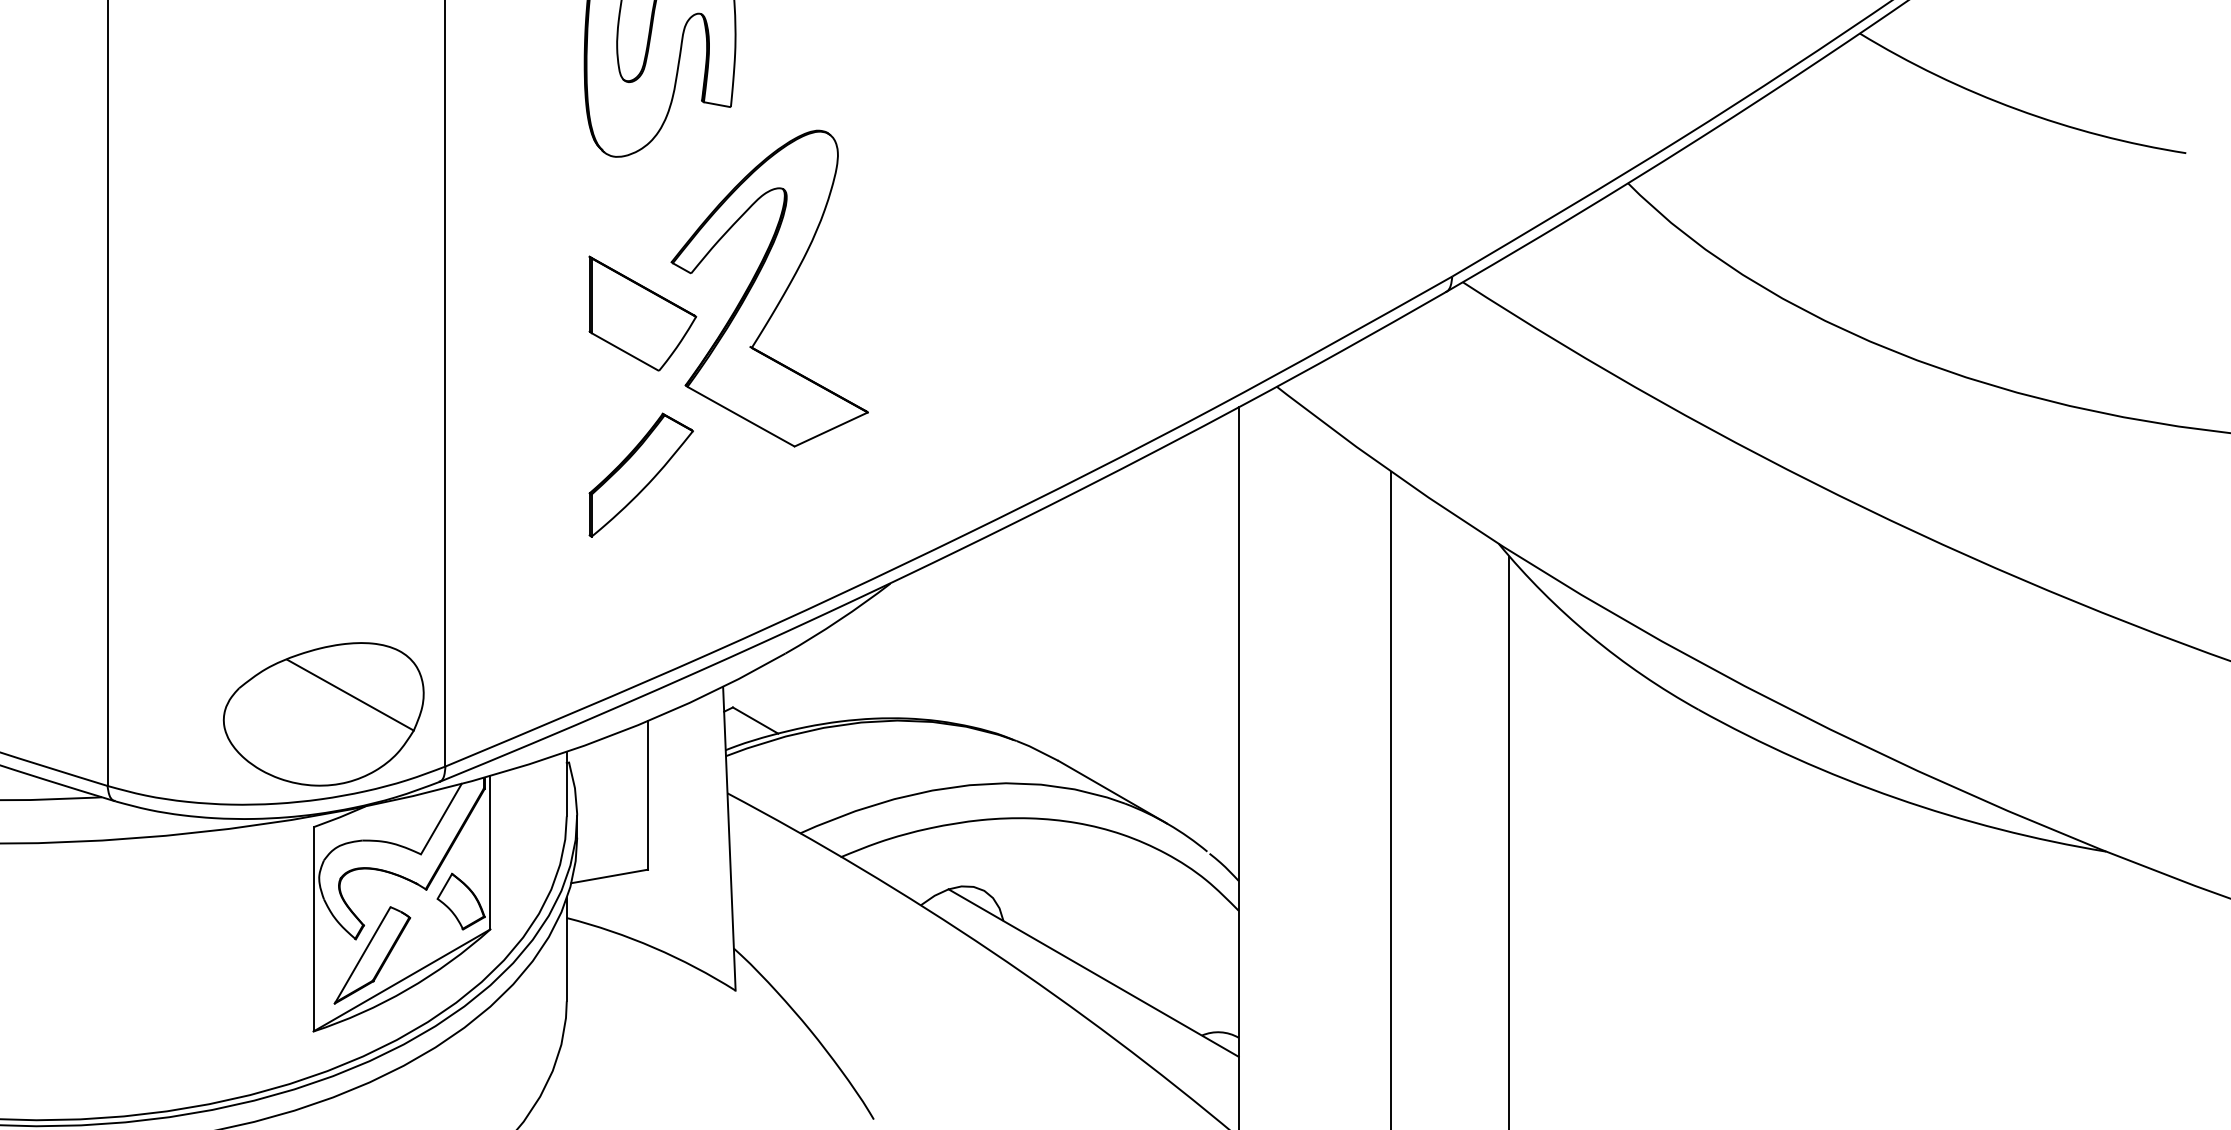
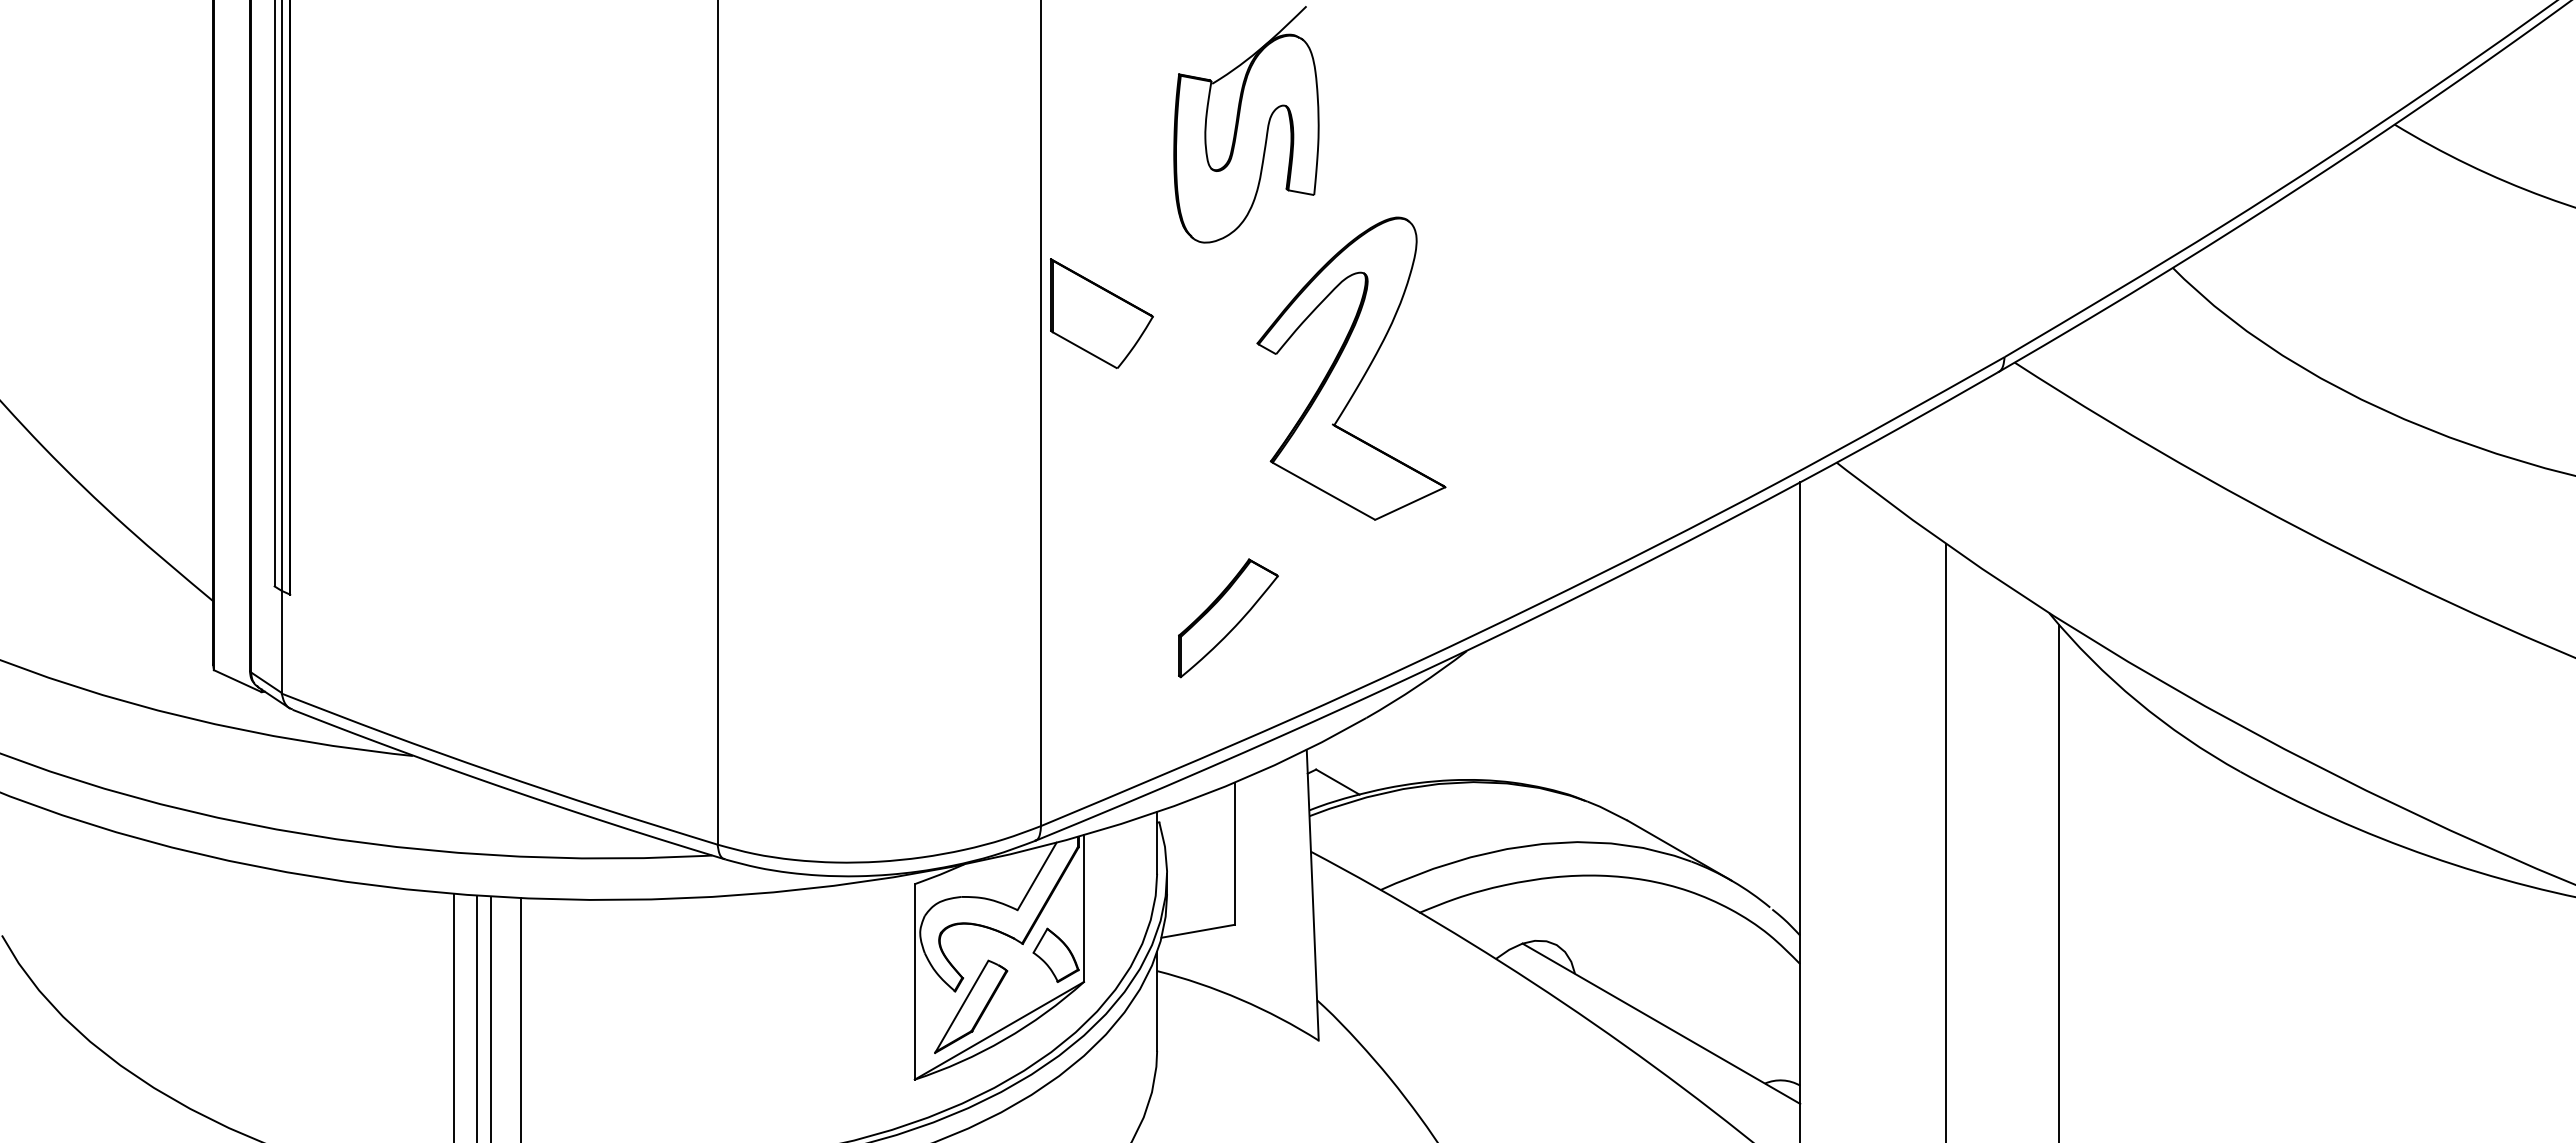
part: (642, 313) -> (1101, 313), moved
part: (641, 475) -> (1228, 618), moved
part: (323, 714) -> (924, 776), removed

